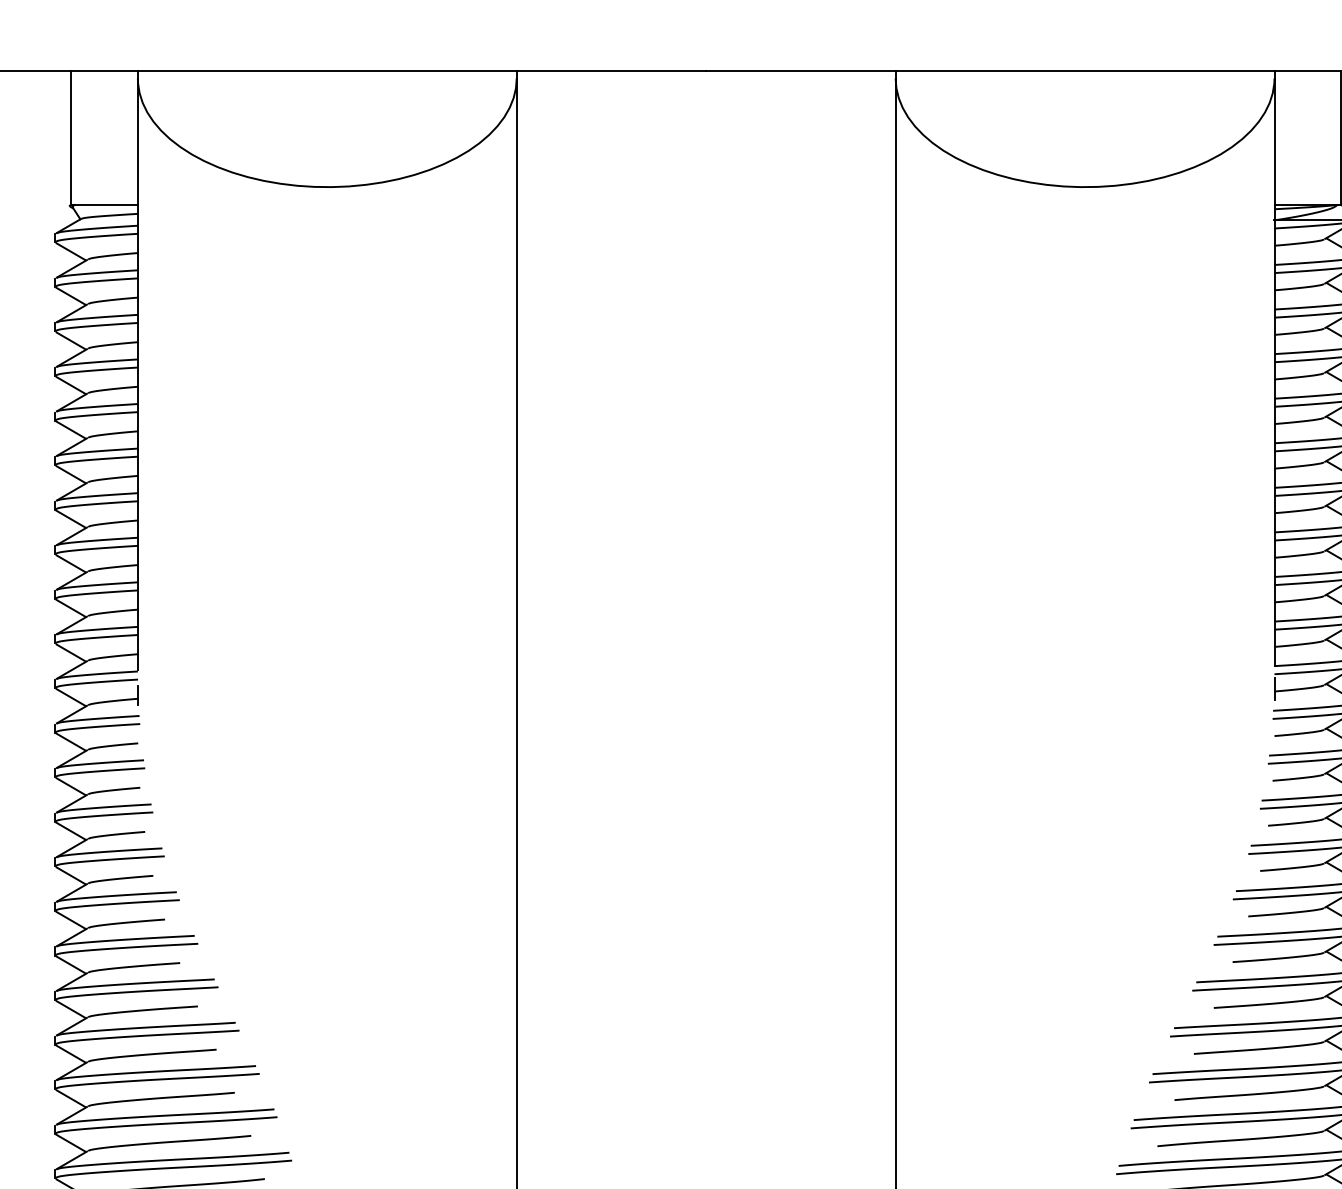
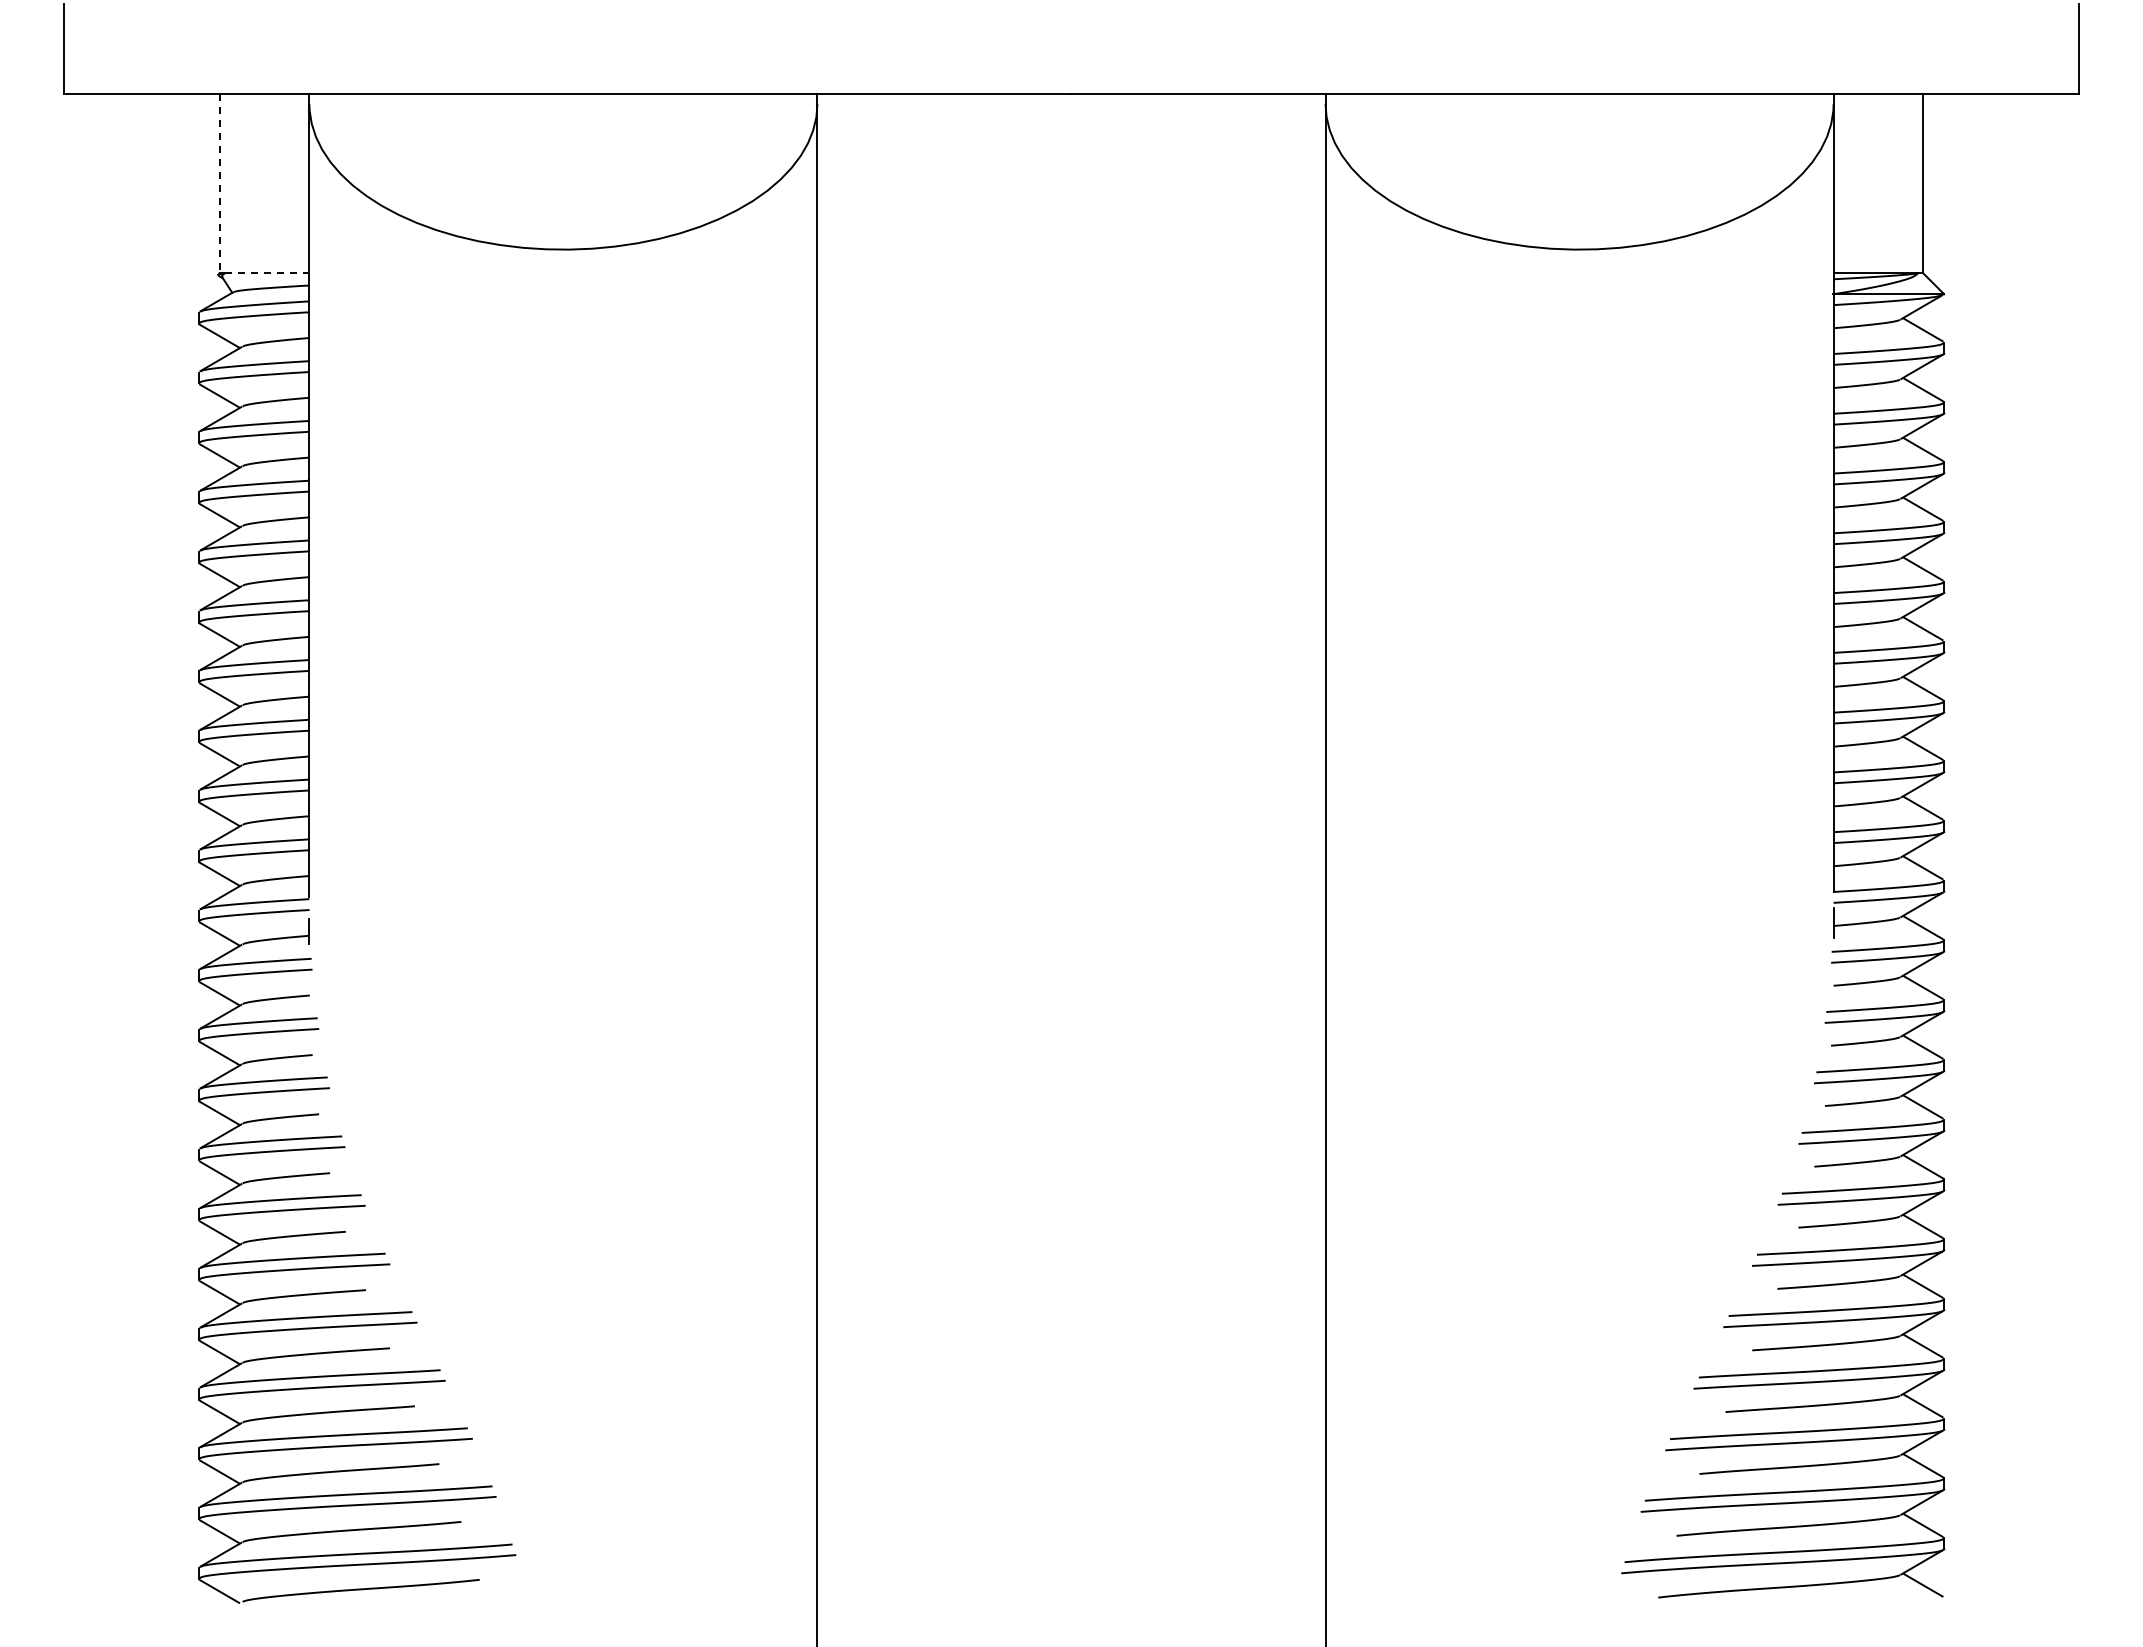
line: (70, 137) -> (219, 183), solid -> dashed
line: (106, 204) -> (267, 273), solid -> dashed

